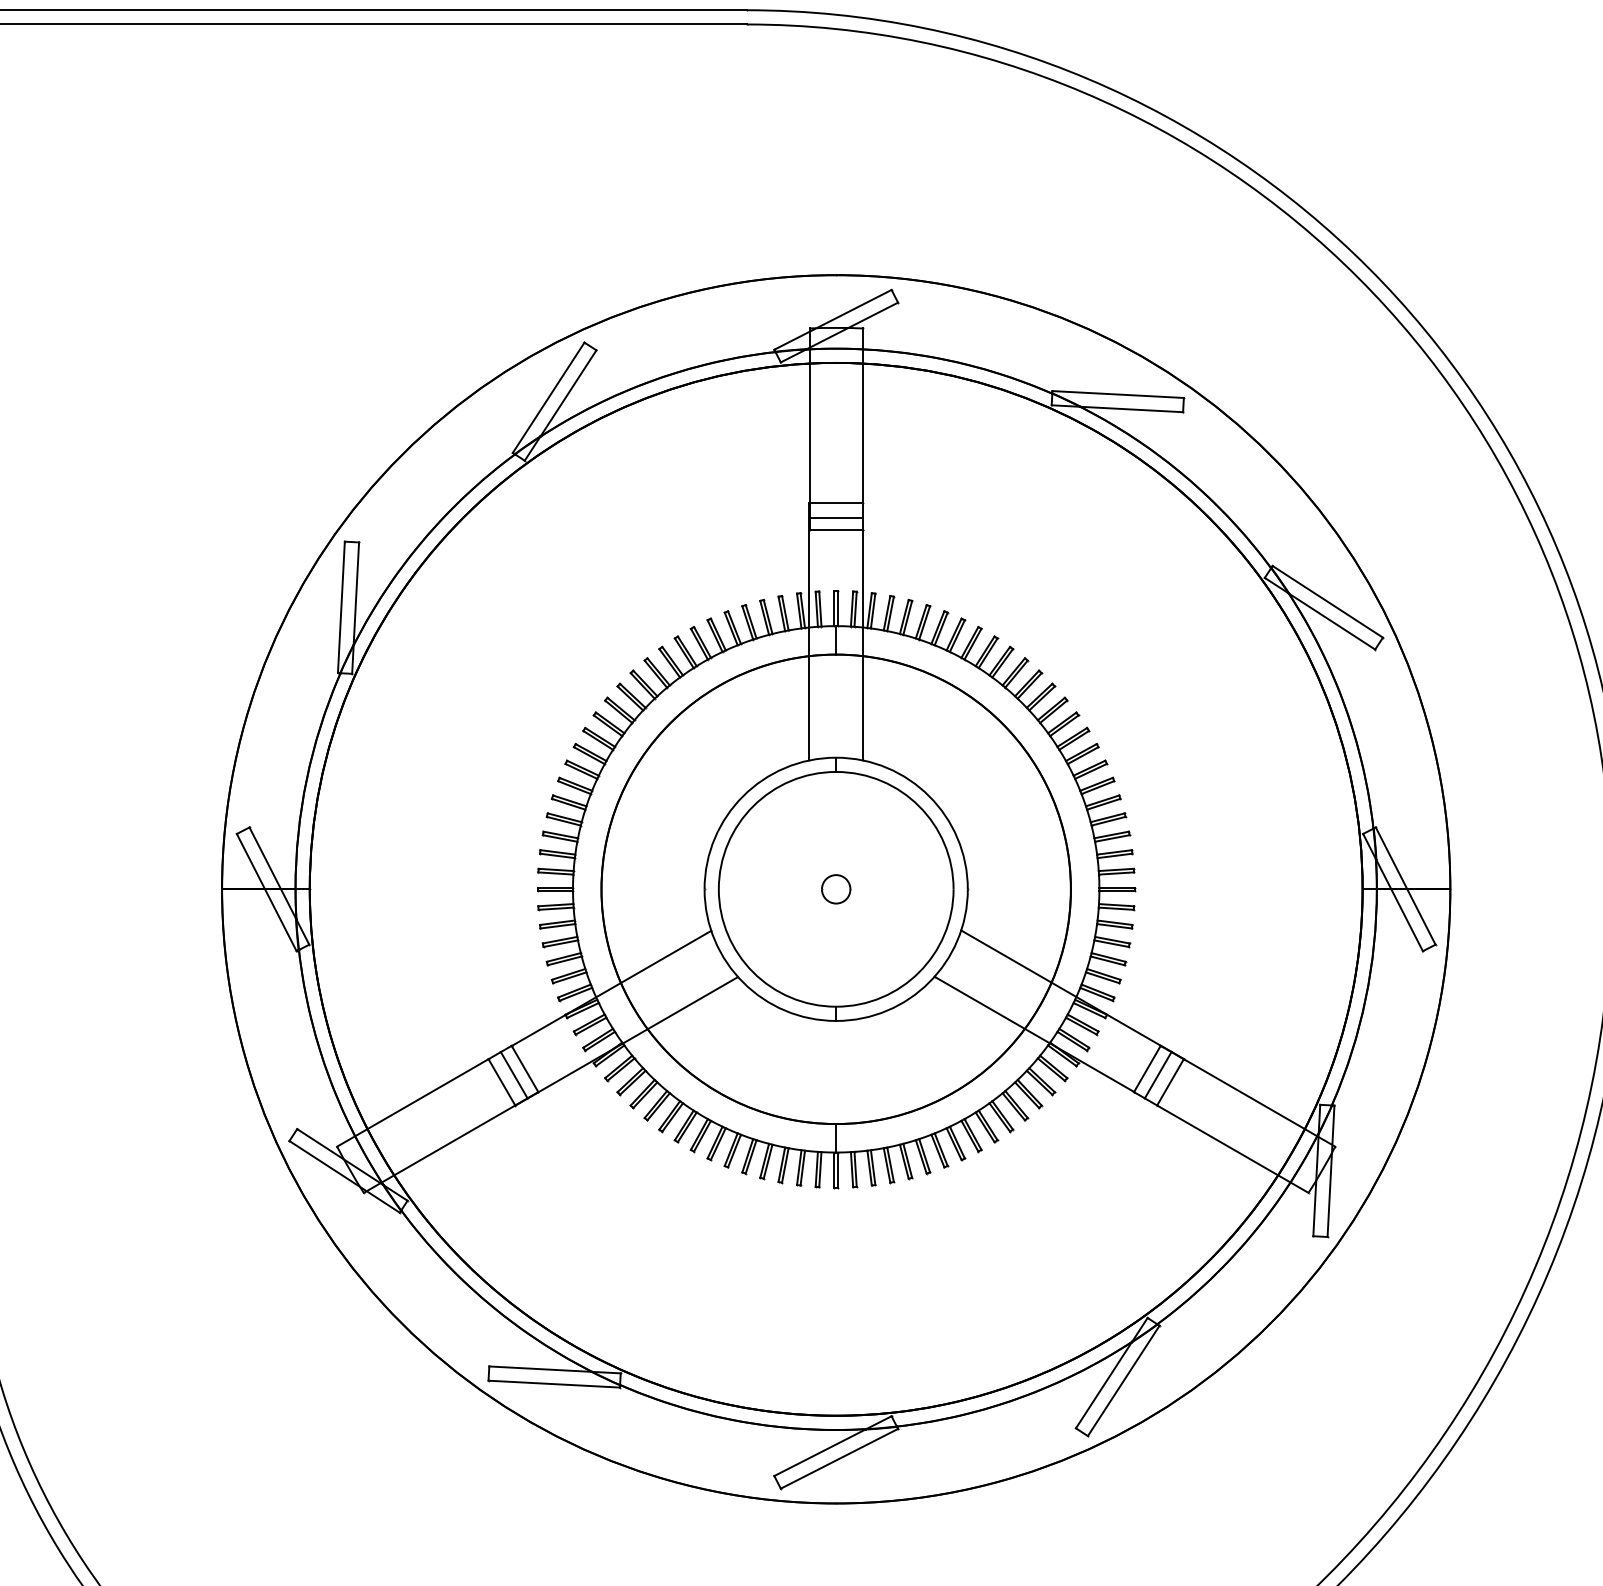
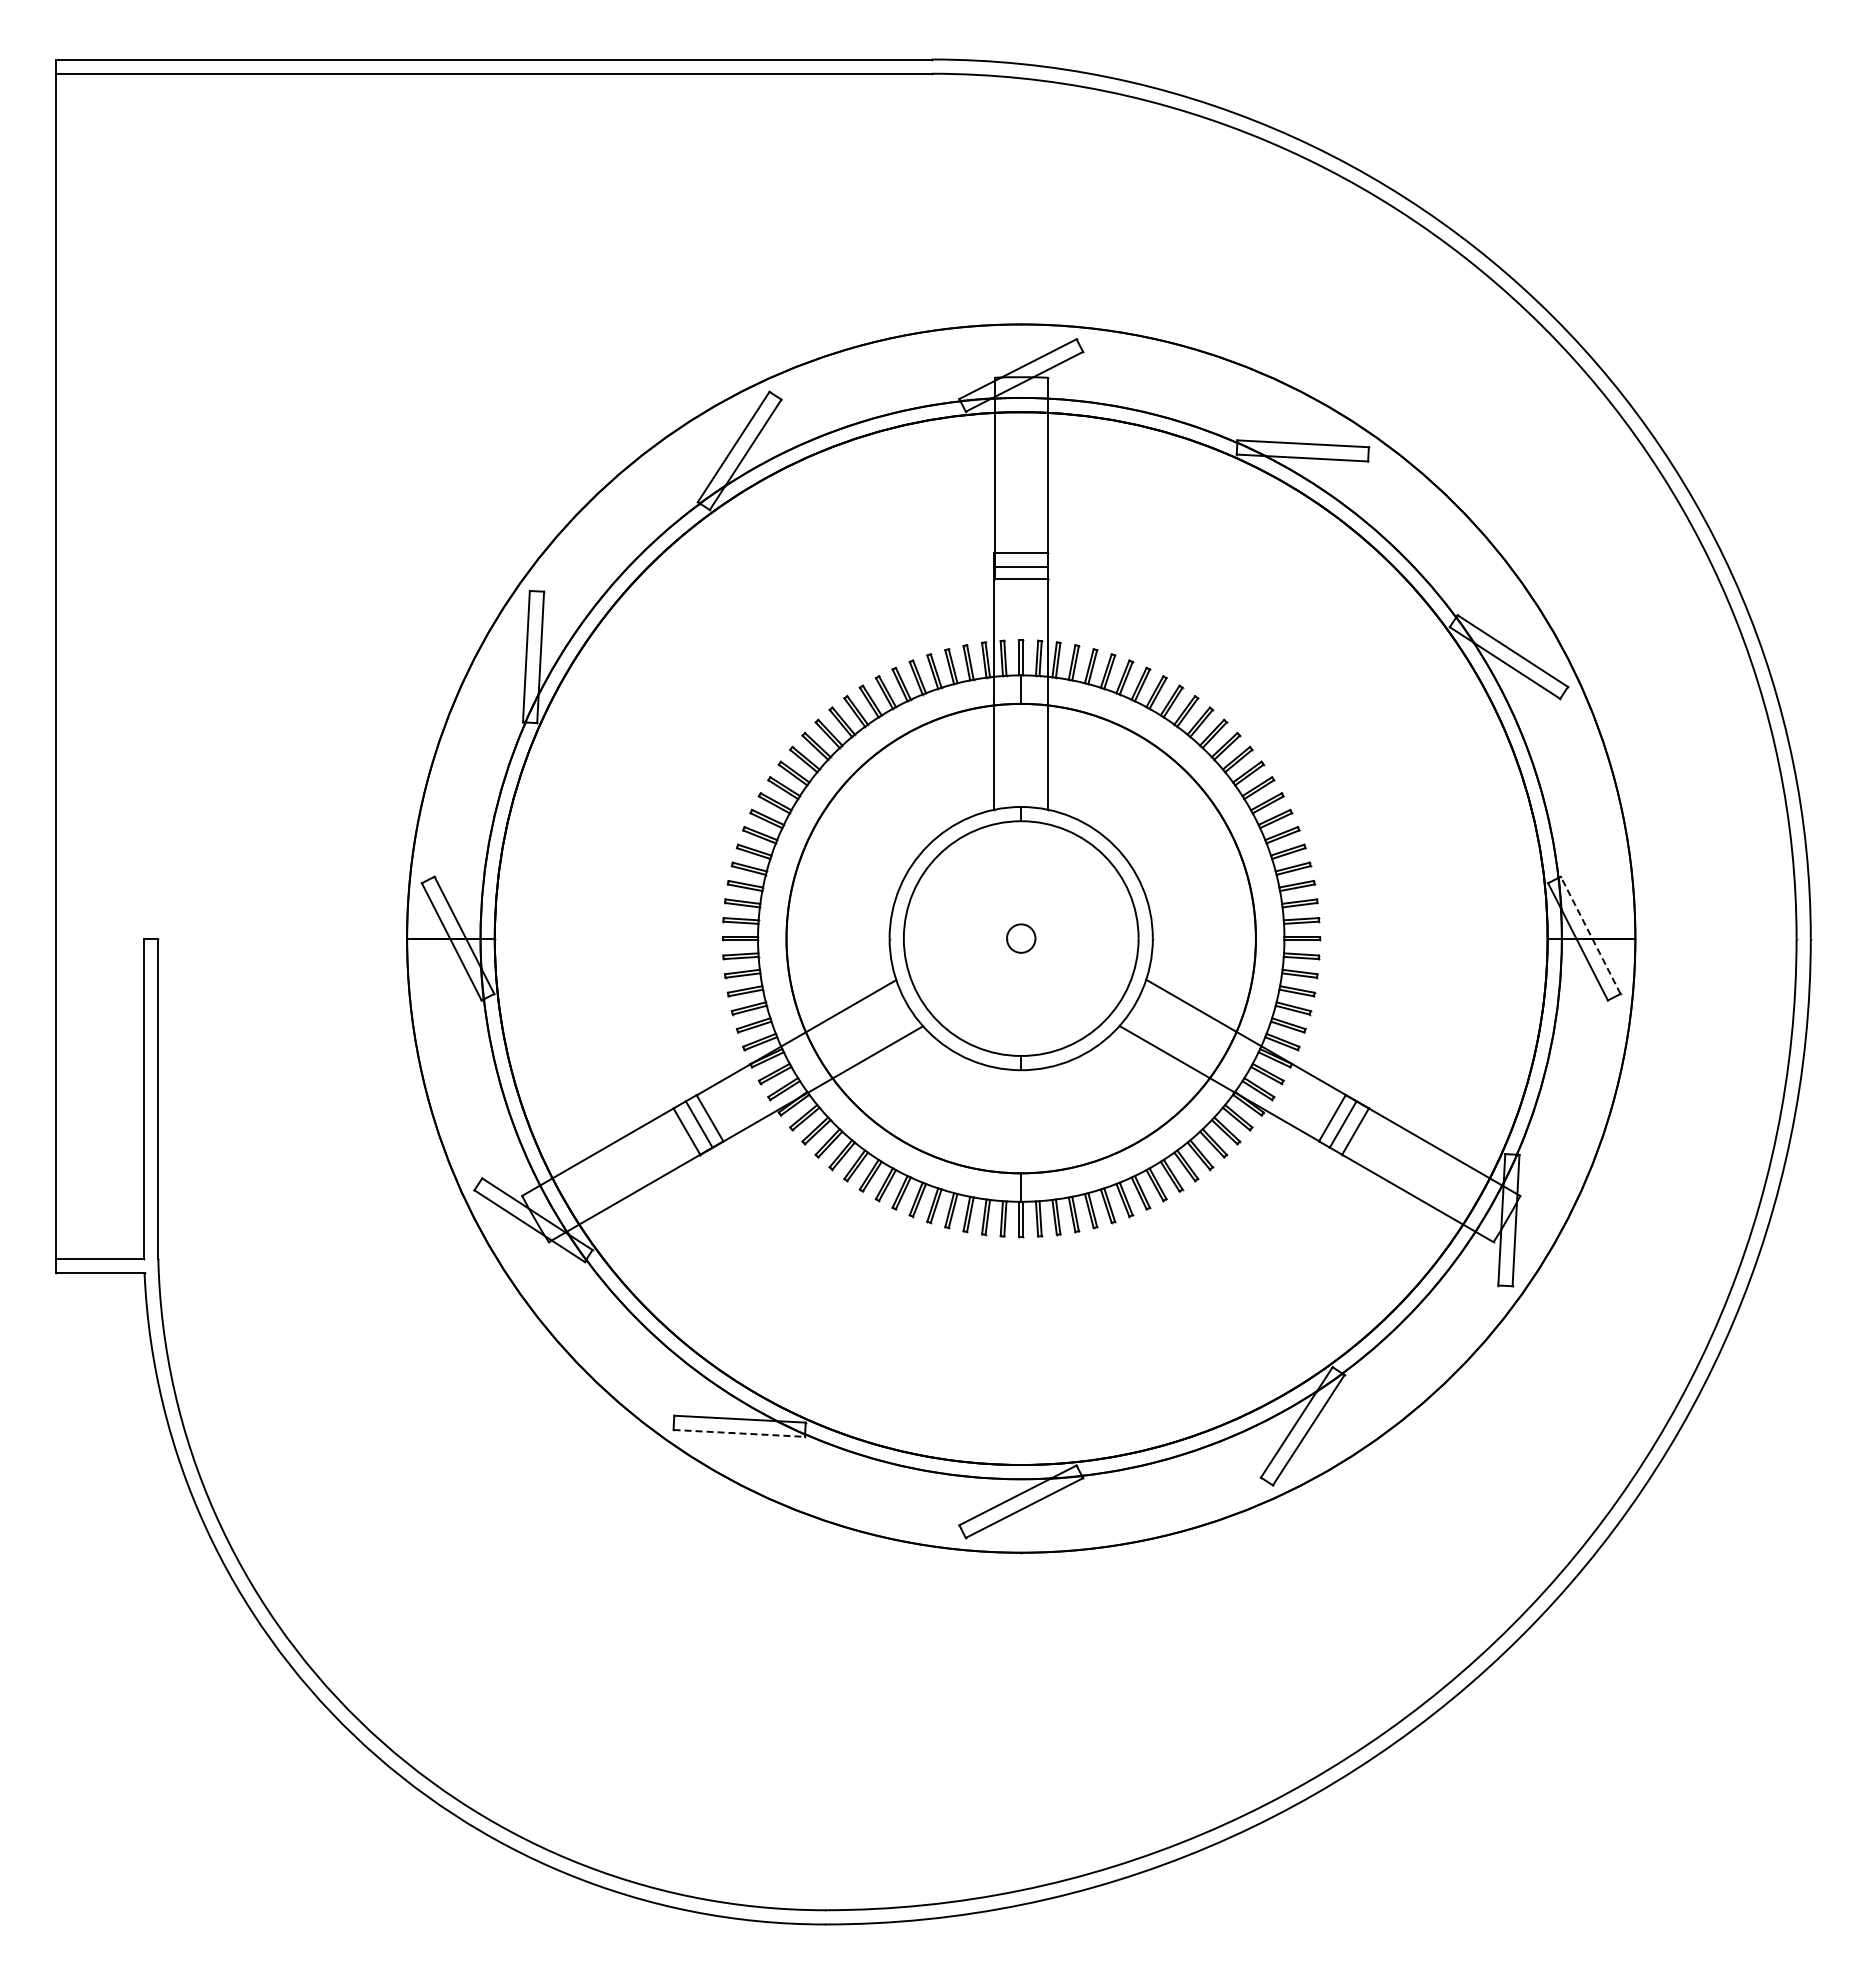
line: (1405, 886) -> (1590, 935), solid -> dashed
line: (554, 1384) -> (739, 1433), solid -> dashed

